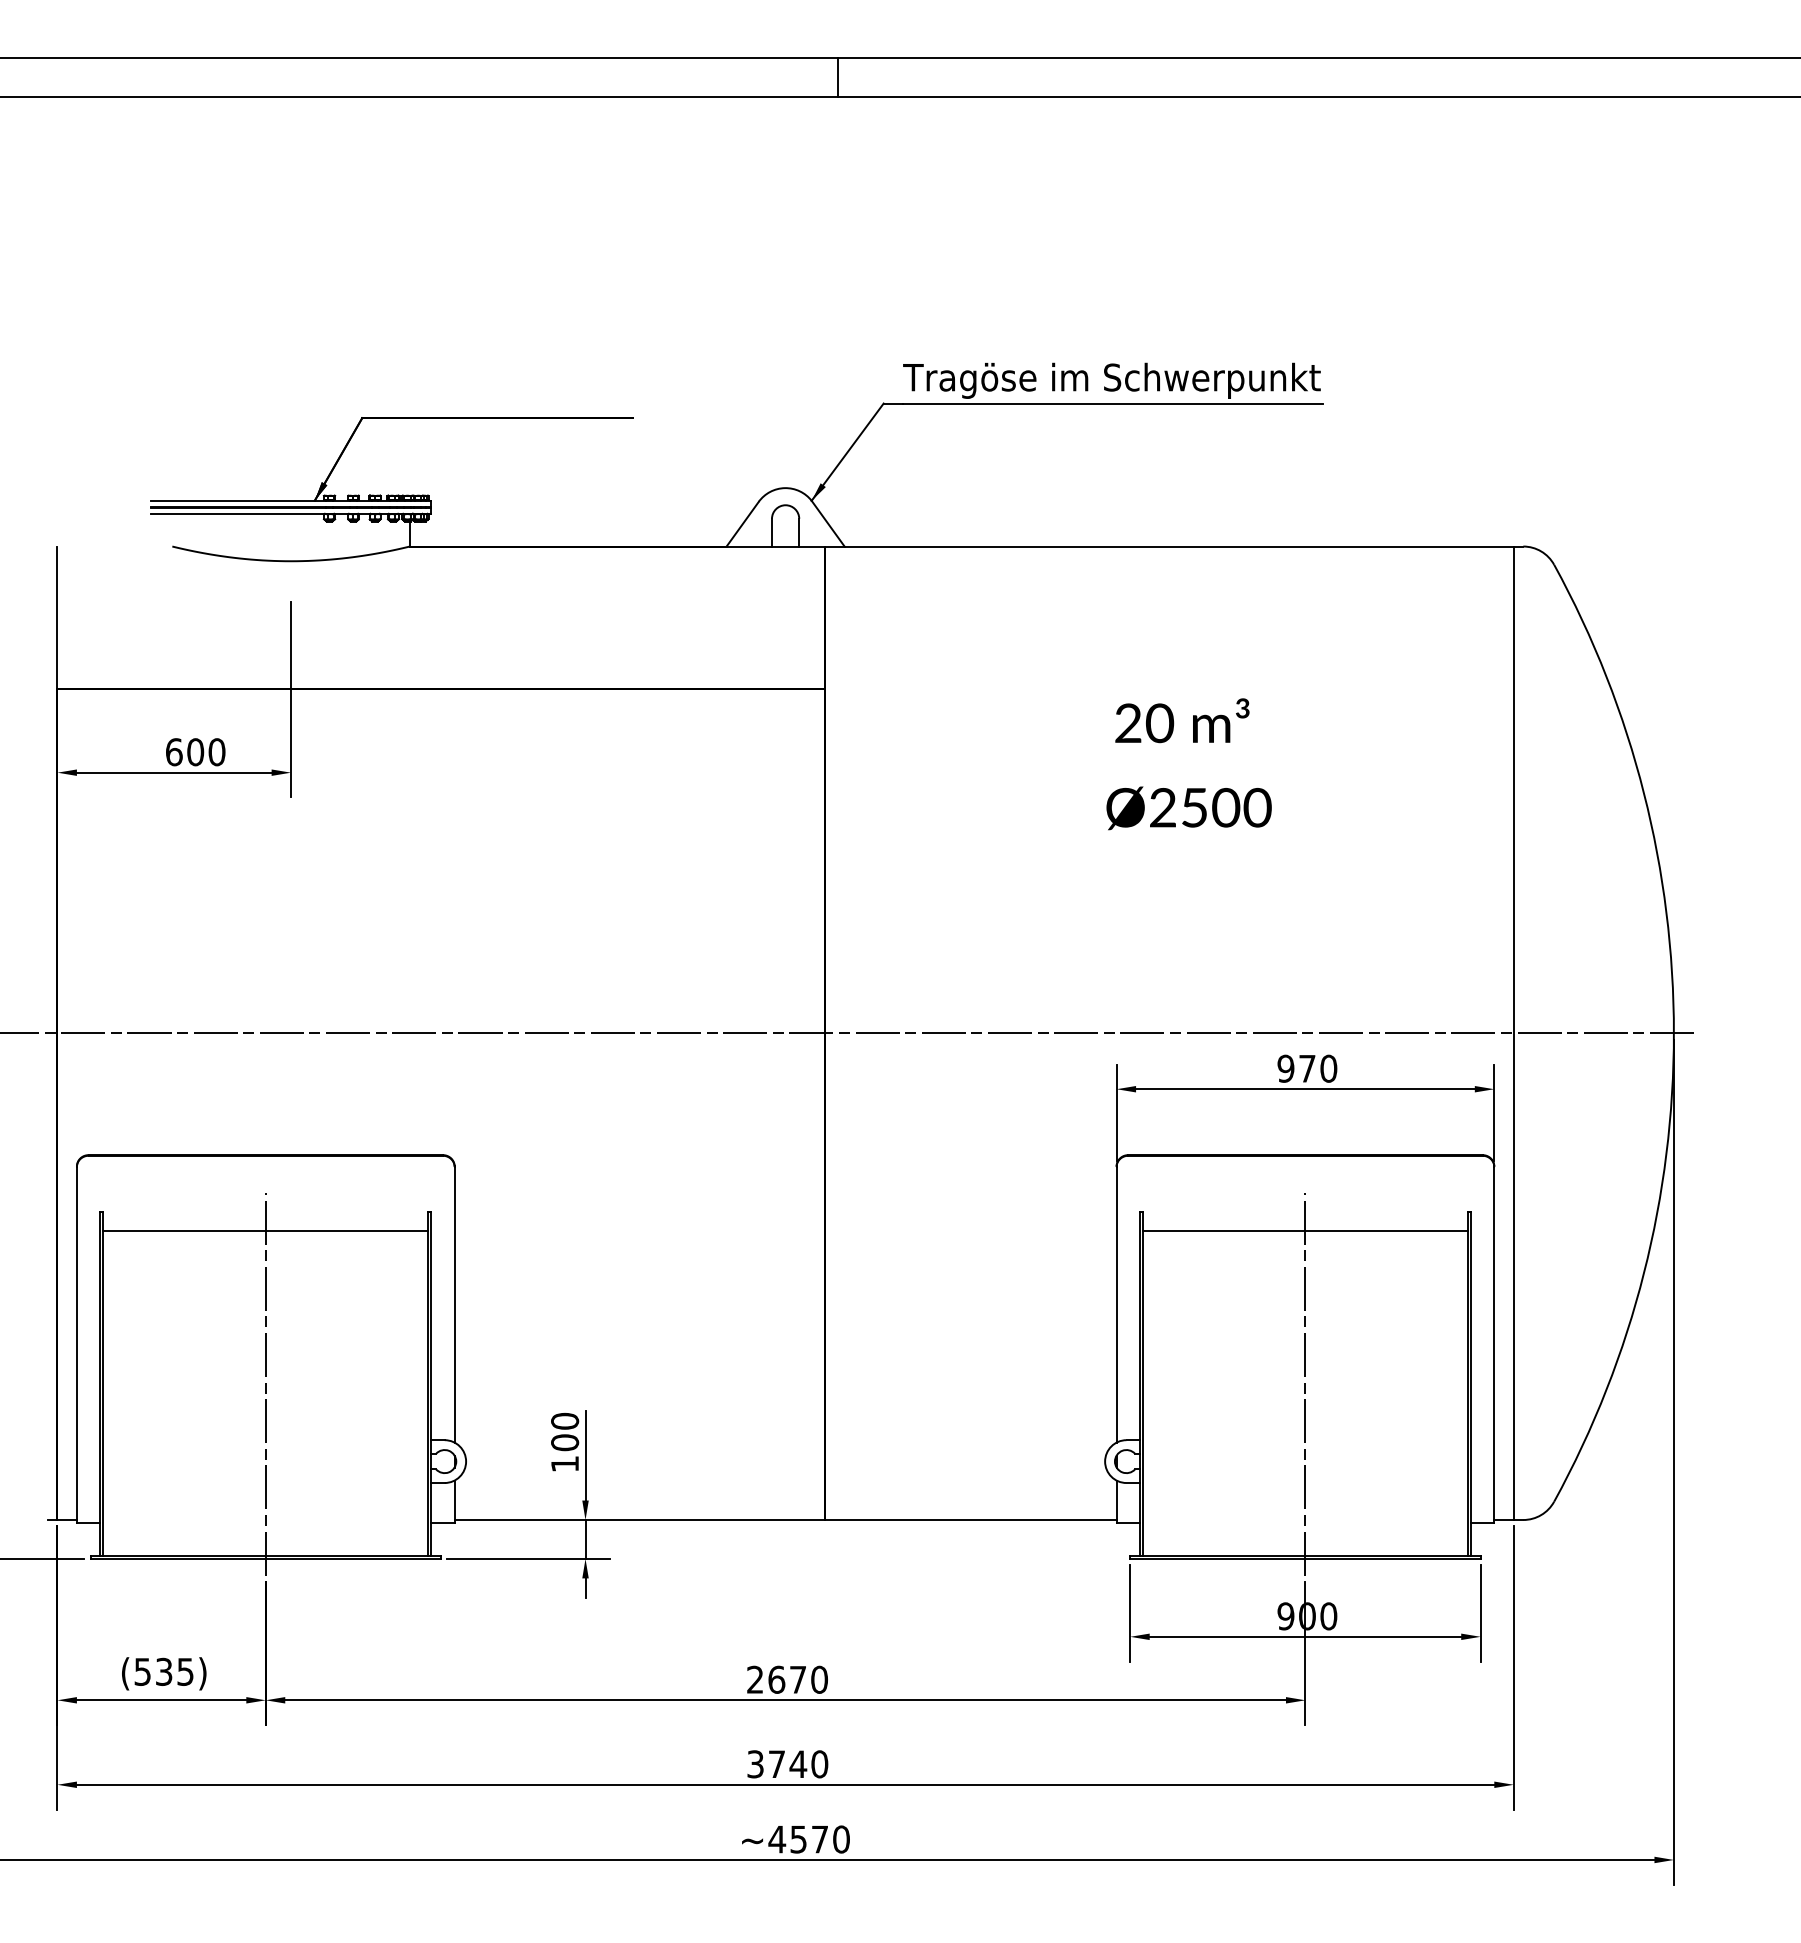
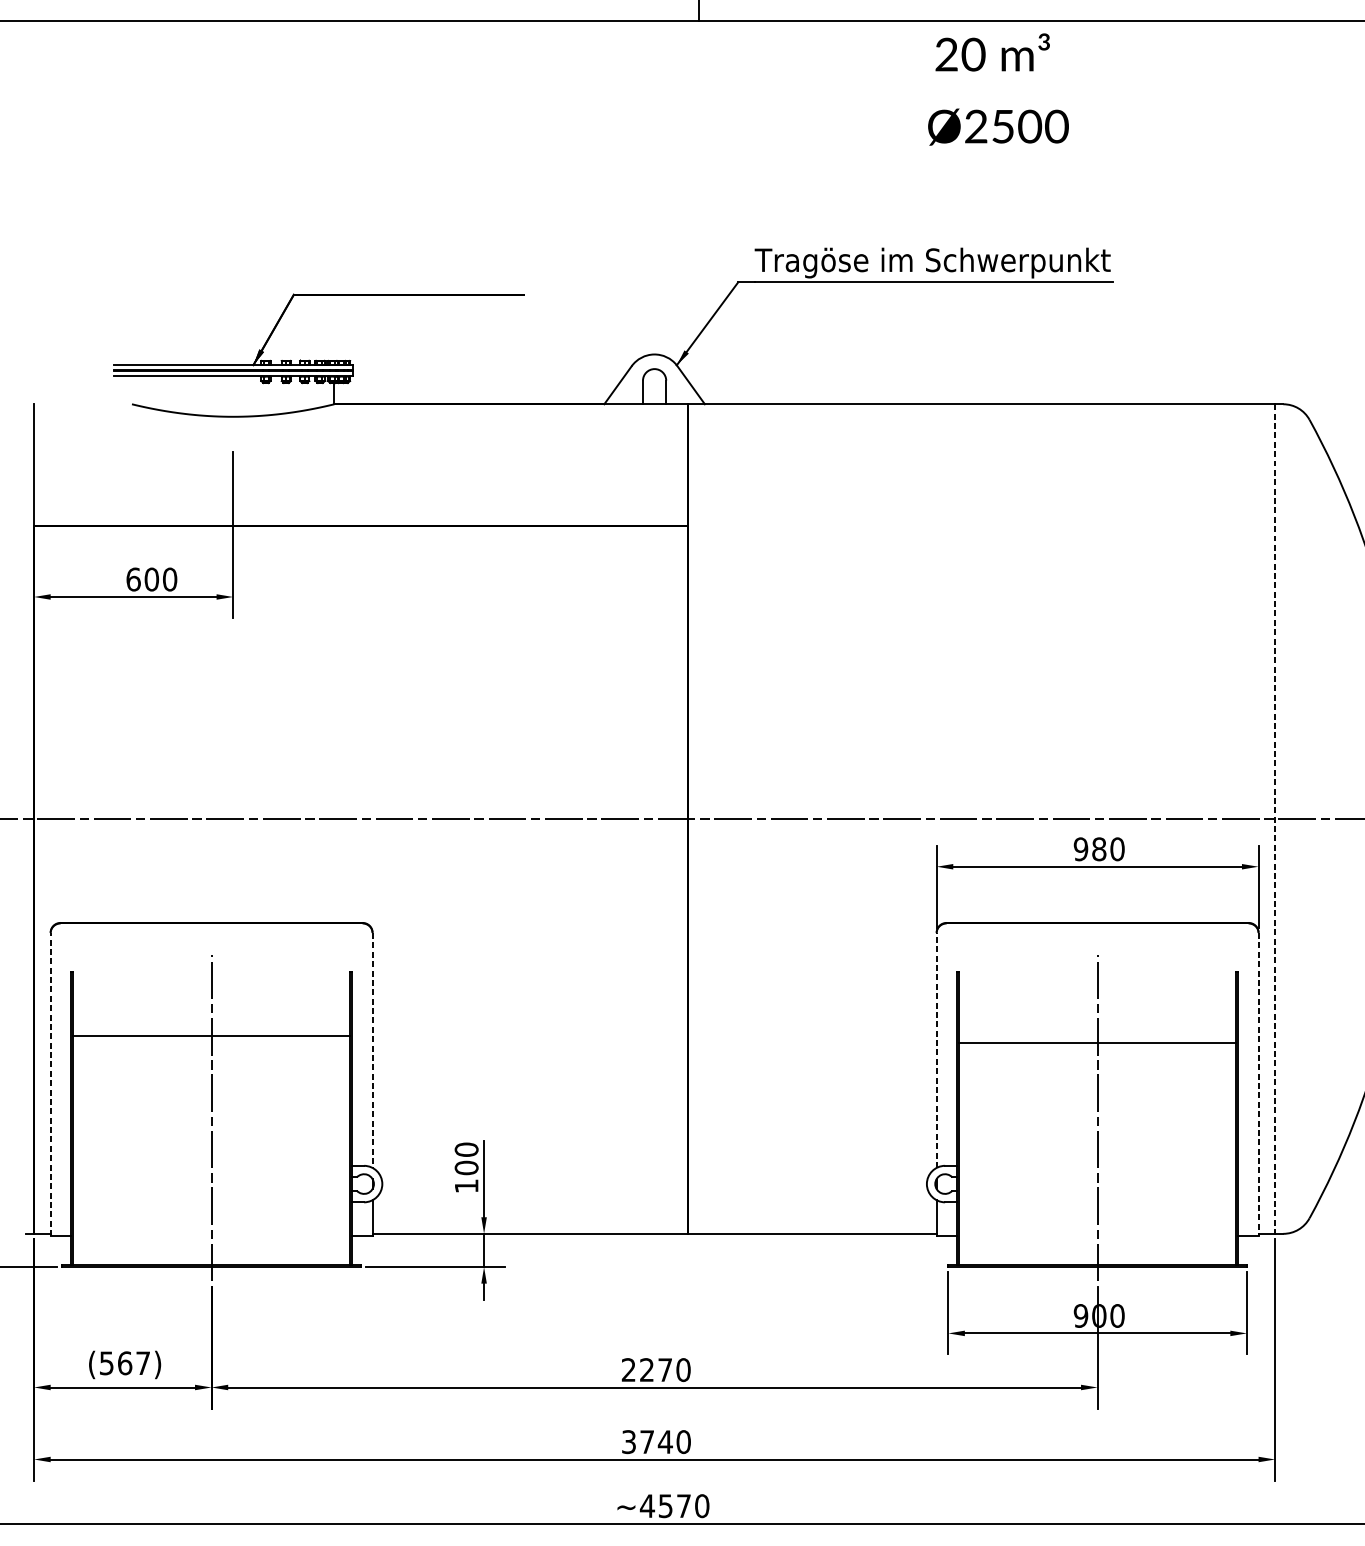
text: (1188, 764) -> (997, 89), moved
line: (1513, 1033) -> (1274, 819), solid -> dashed
text: (1307, 1068) -> (1099, 849), 970 -> 980
line: (265, 1230) -> (211, 1035), moved
line: (1305, 1230) -> (1097, 1042), moved
line: (454, 1304) -> (372, 1050), solid -> dashed
line: (1116, 1304) -> (936, 1050), solid -> dashed
line: (76, 1344) -> (50, 1084), solid -> dashed
line: (1494, 1344) -> (1258, 1084), solid -> dashed
text: (174, 1671) -> (133, 1362), (535) -> (567)
text: (776, 1679) -> (646, 1369), 2670 -> 2270

